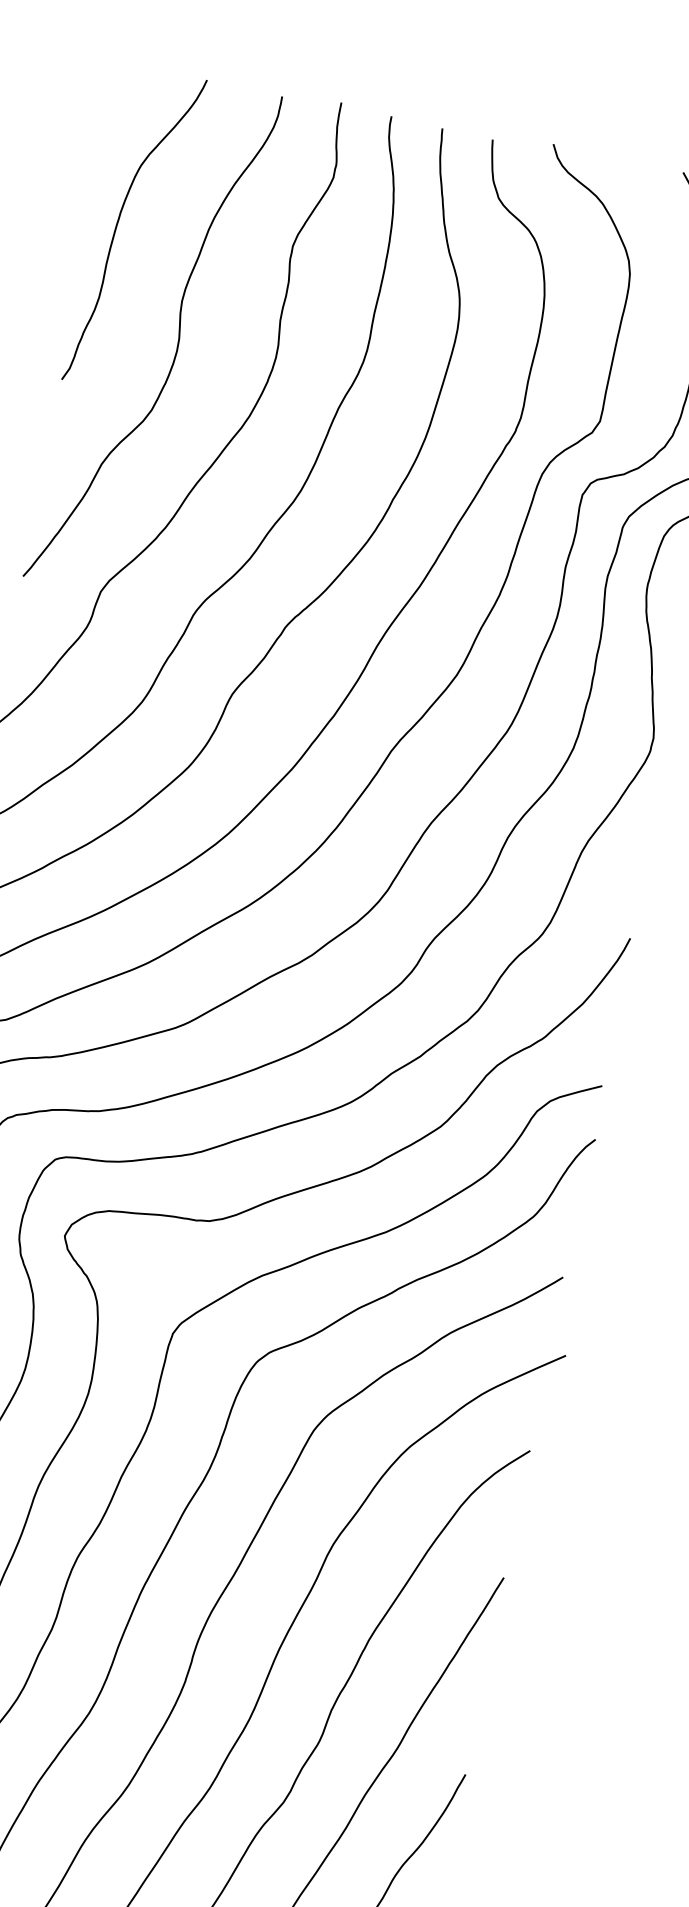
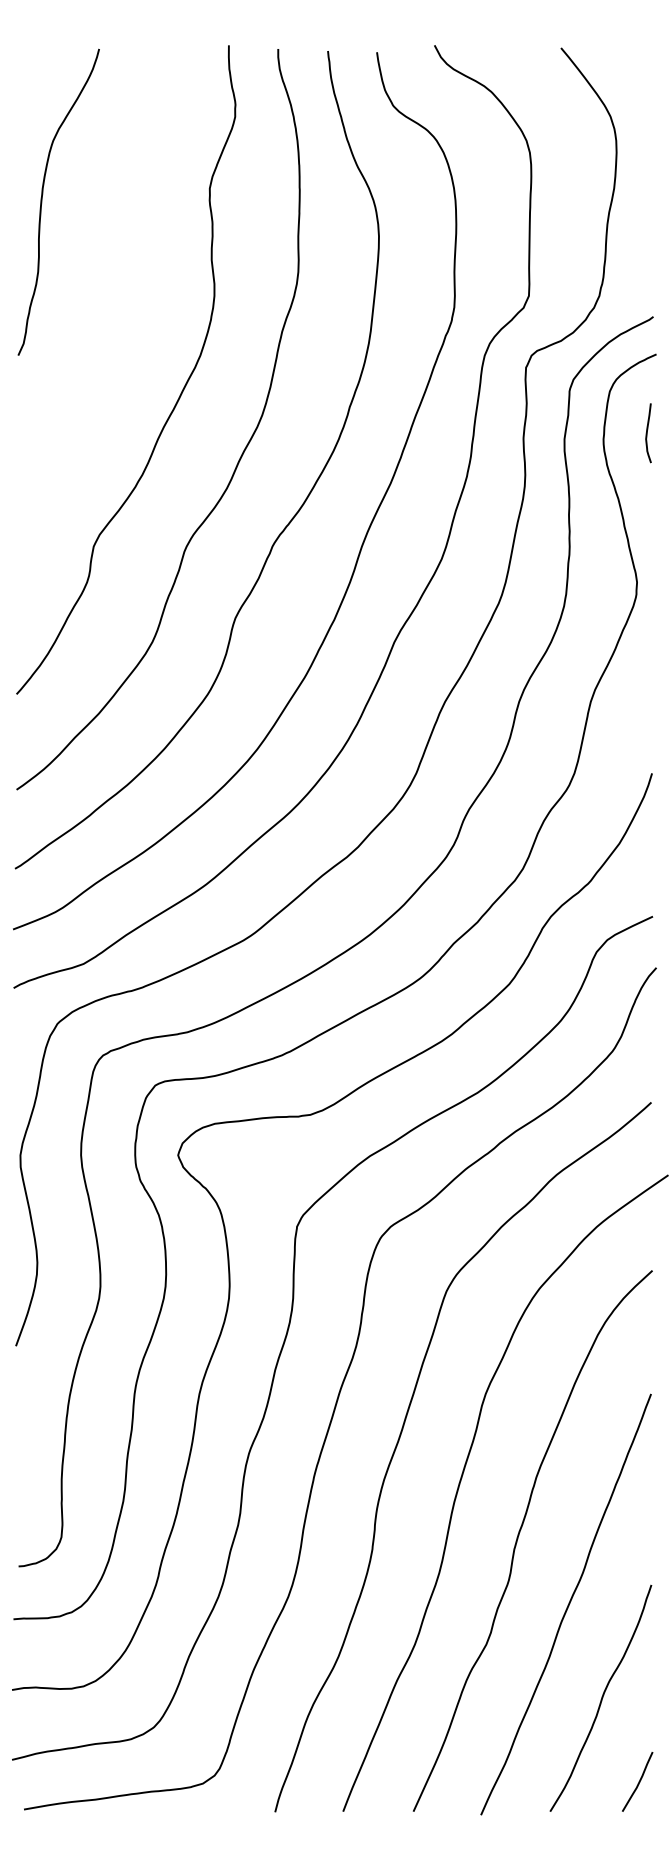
curve: (177, 341) -> (119, 298), removed

